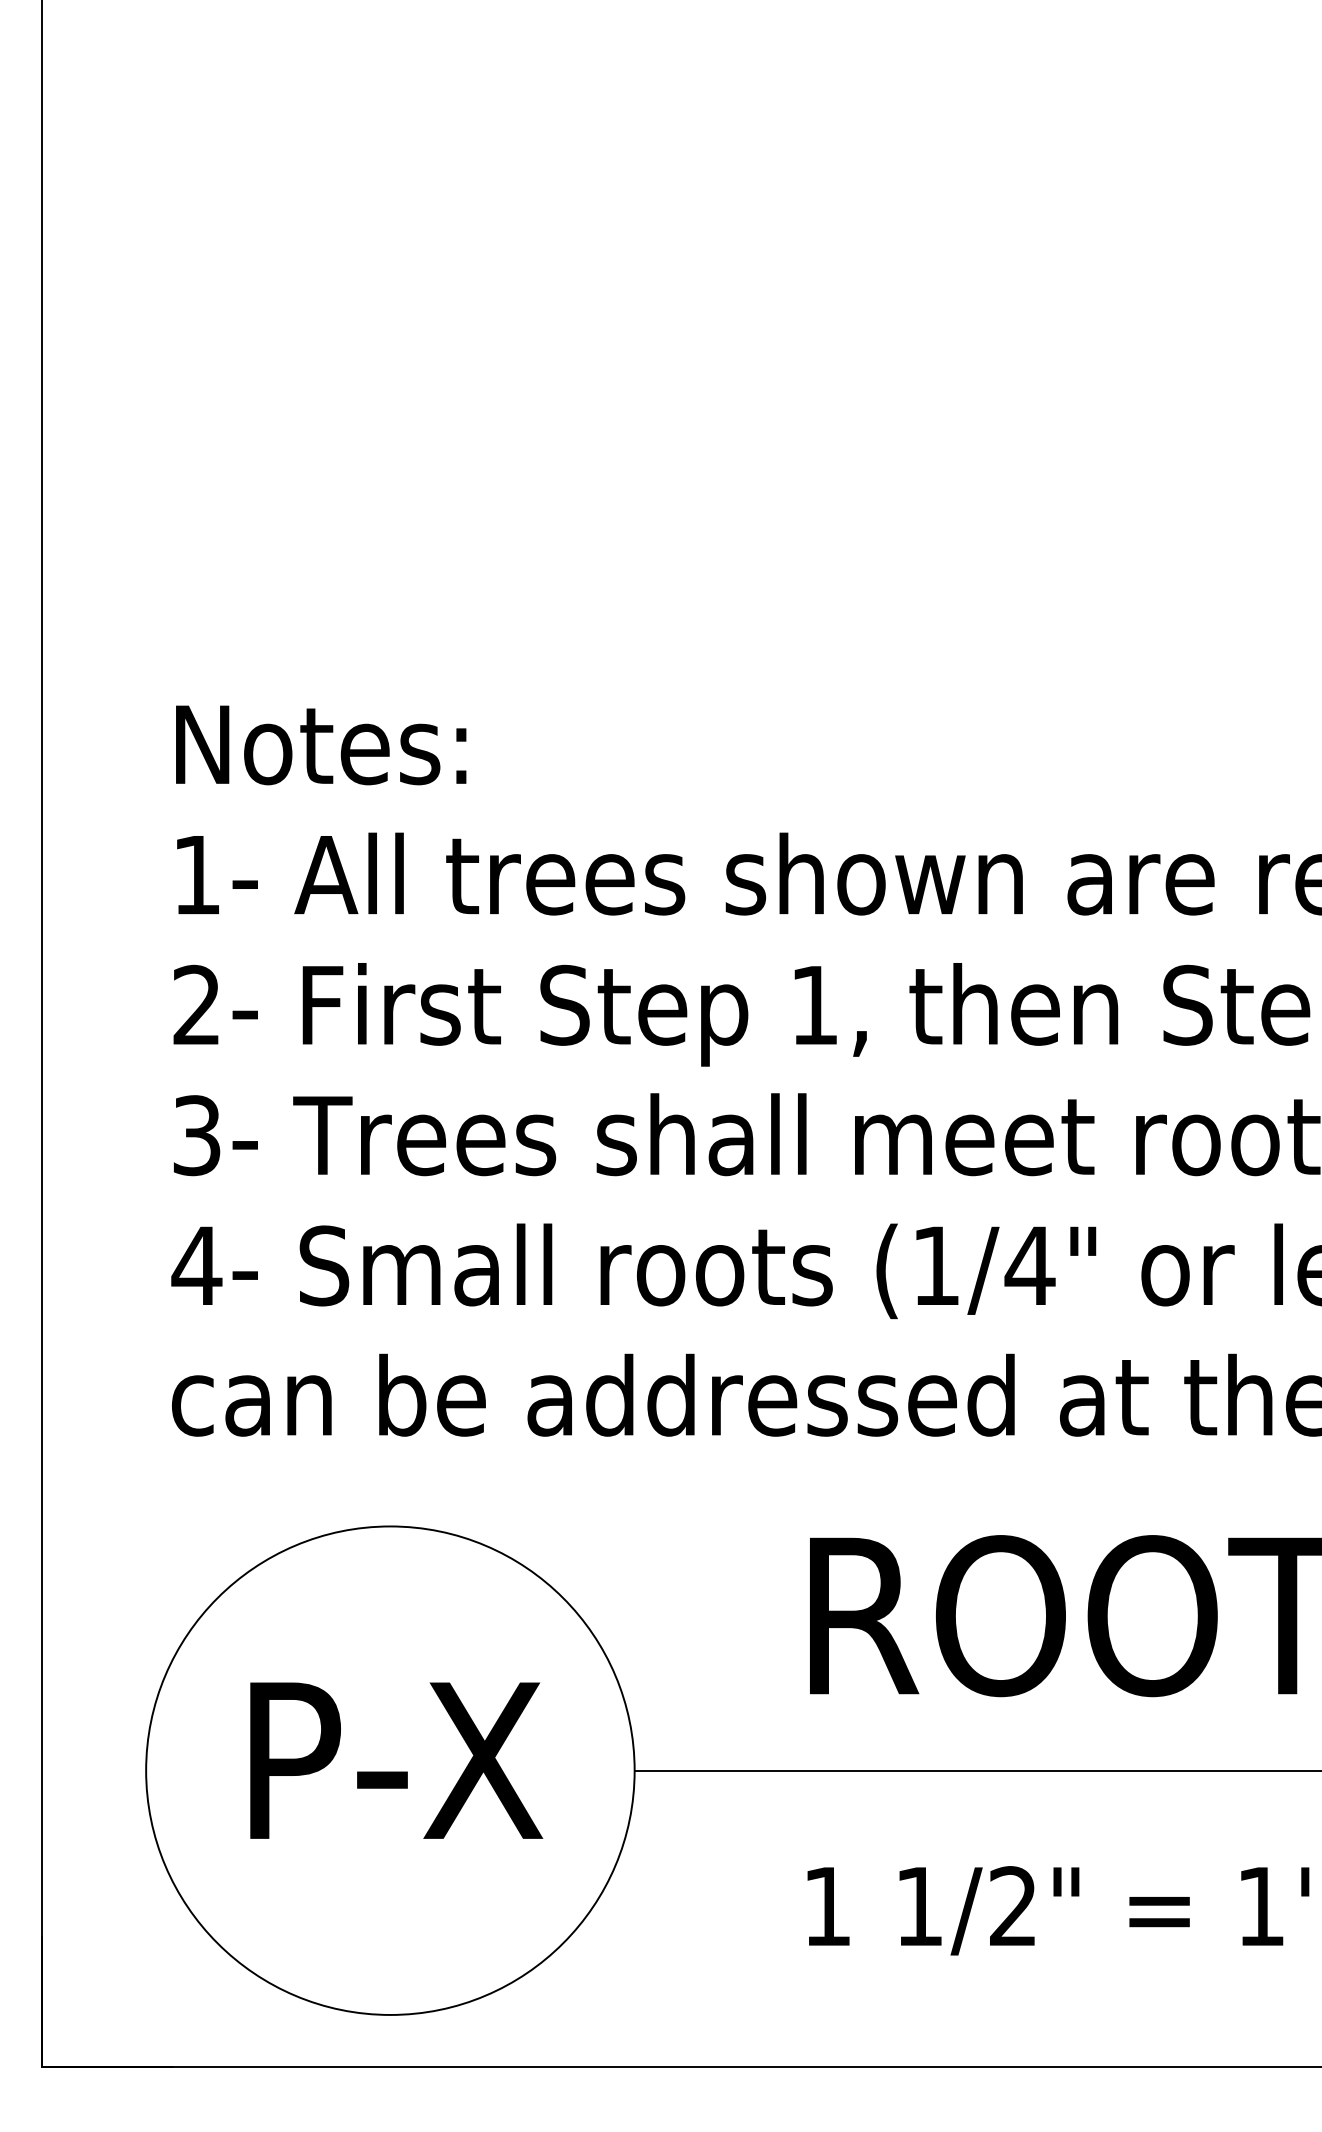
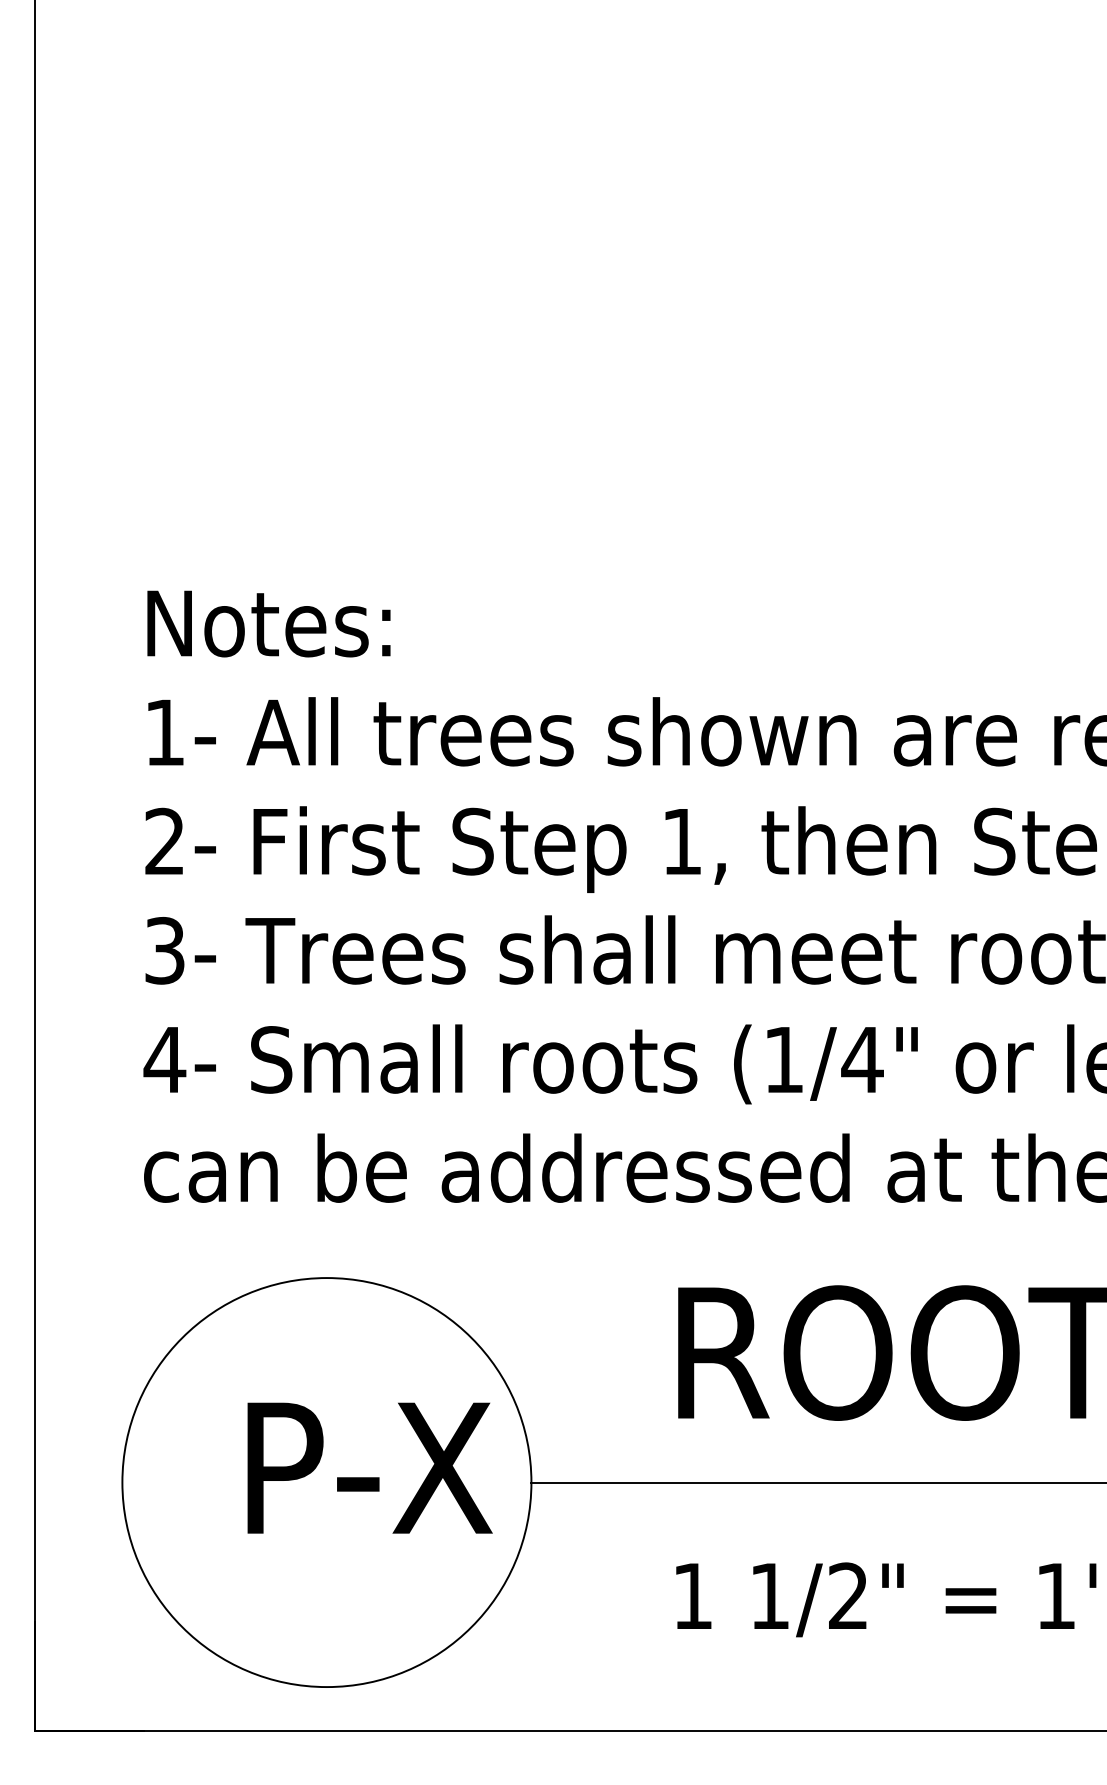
text: (395, 1759) -> (369, 1467), moved

